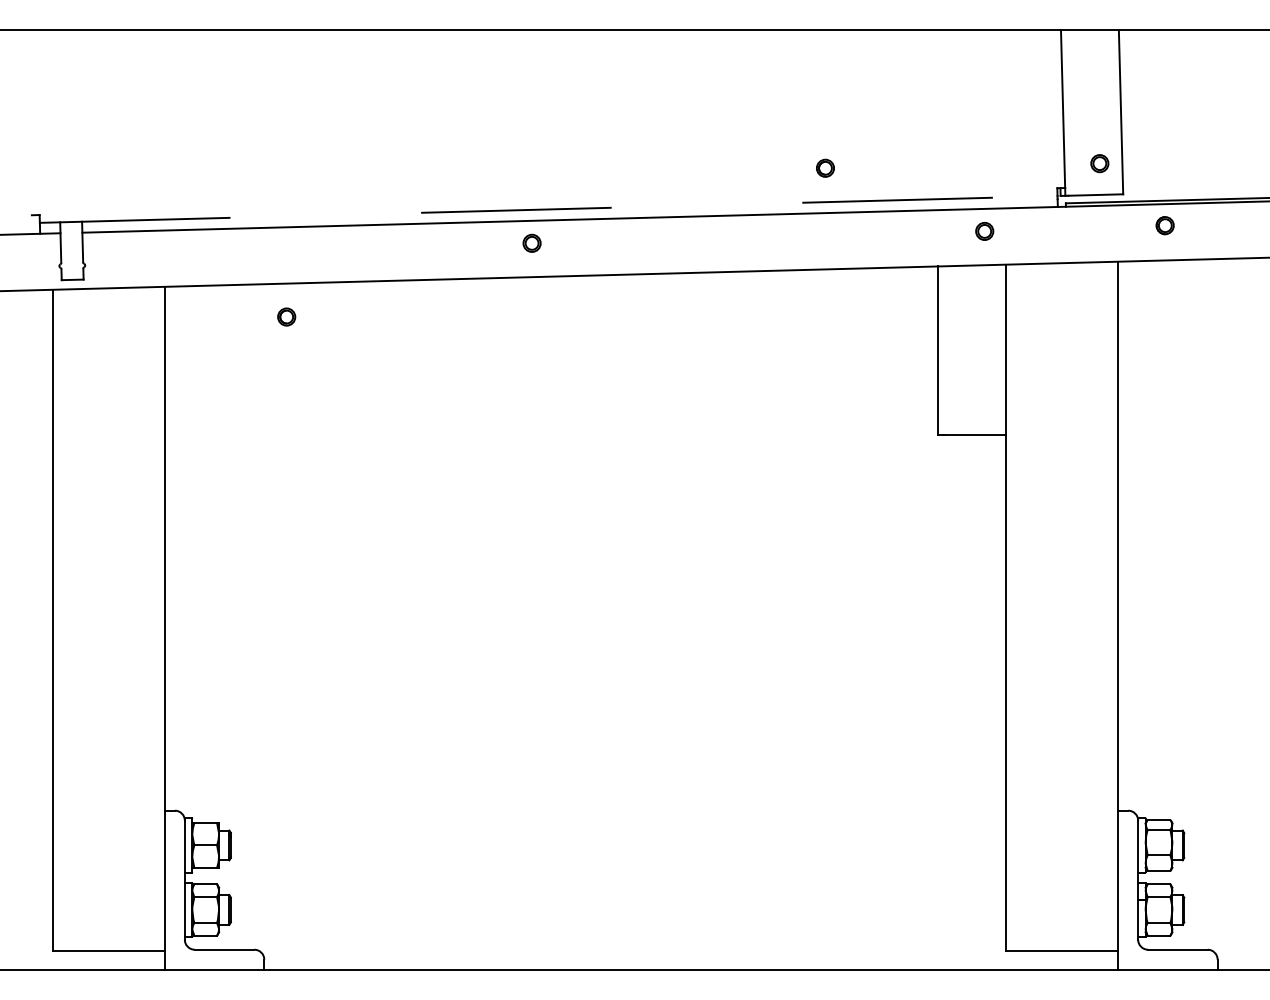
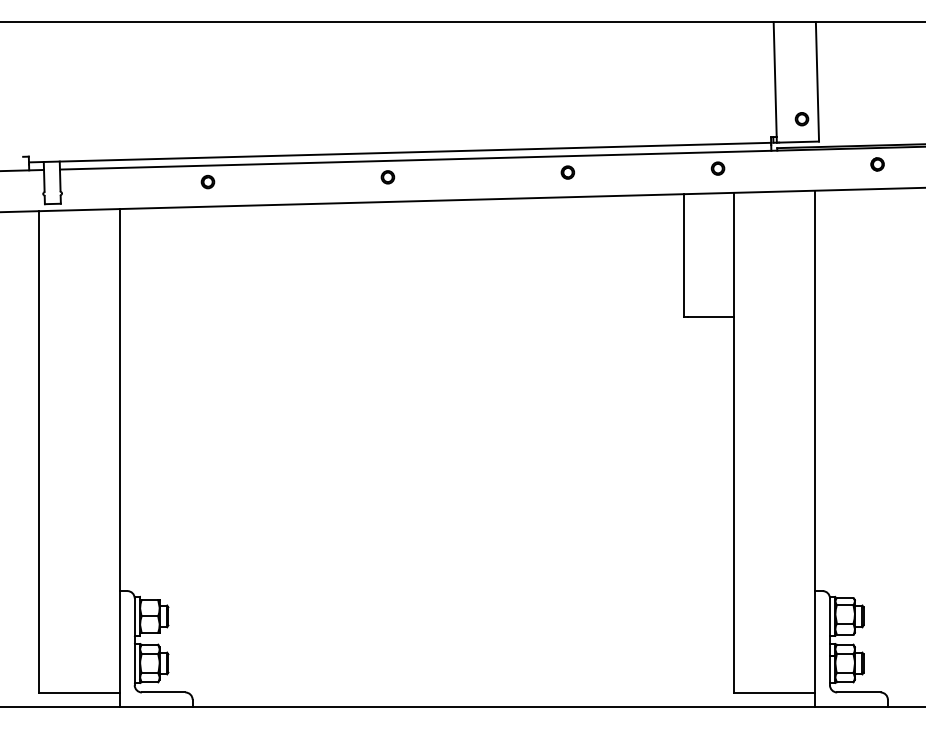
part: (824, 168) -> (567, 172), moved
line: (549, 209) -> (400, 152), dashed -> solid
circle: (1164, 225) -> (877, 164), moved
part: (286, 317) -> (207, 182), moved

